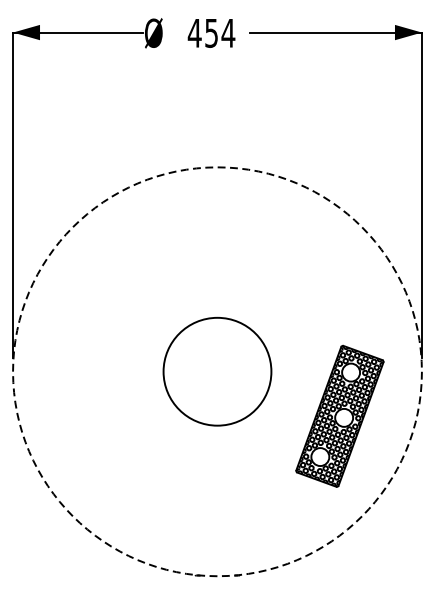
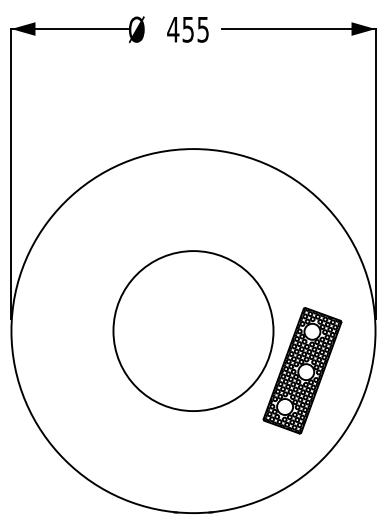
text: (228, 33) -> (203, 29), 454 -> 455
circle: (217, 371) -> (193, 330), size x1.67
circle: (217, 372) -> (193, 331), dashed -> solid

